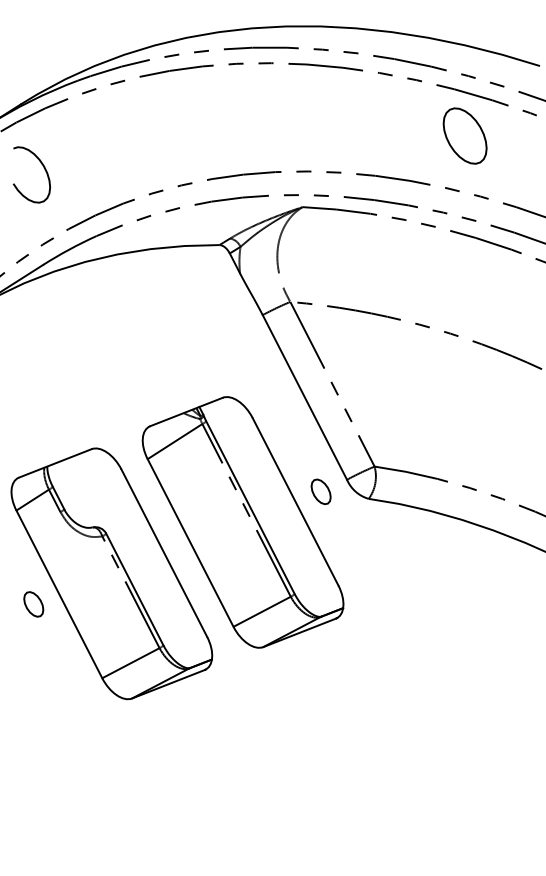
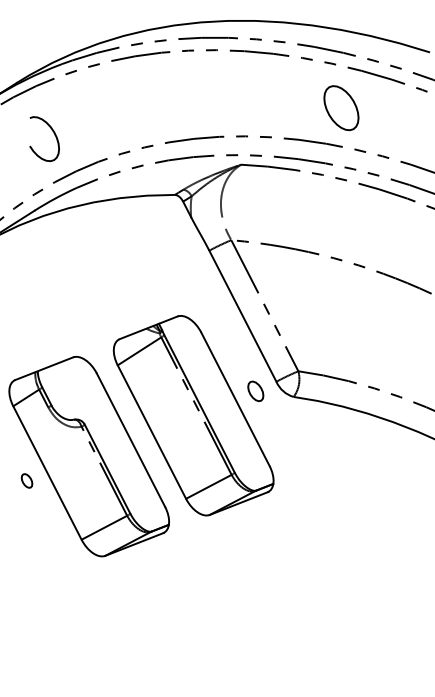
part: (465, 136) -> (341, 108), moved
curve: (44, 170) -> (54, 135), moved
part: (33, 603) -> (26, 480), size x0.7

